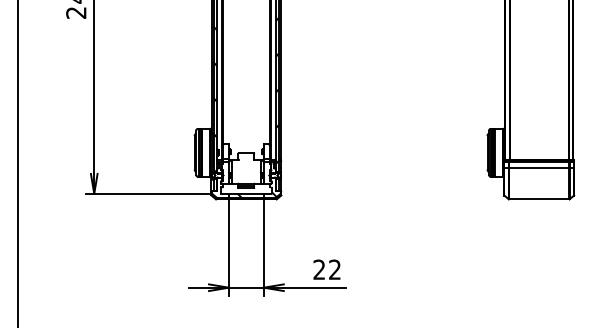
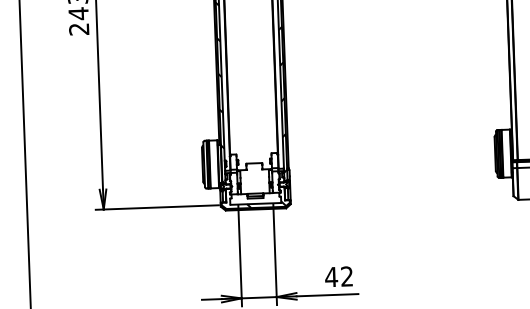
text: (318, 269) -> (330, 276), 22 -> 42

